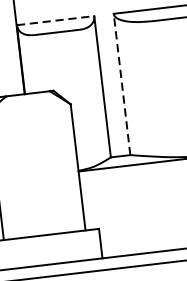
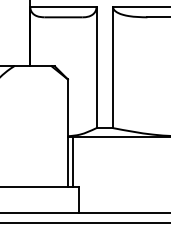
line: (55, 20) -> (63, 7), dashed -> solid
line: (122, 84) -> (113, 67), dashed -> solid
line: (88, 199) -> (73, 161), added

